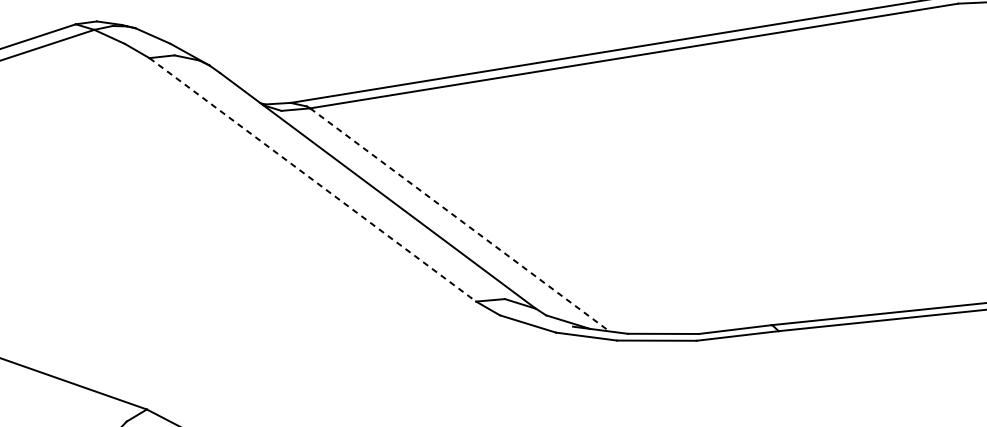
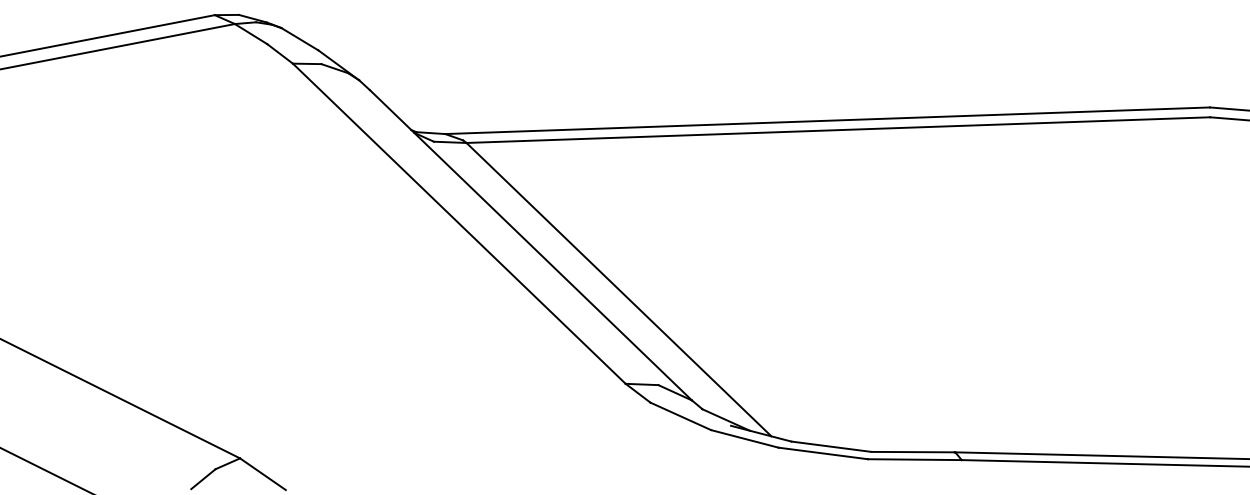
line: (312, 179) -> (459, 223), dashed -> solid
line: (459, 219) -> (618, 289), dashed -> solid

